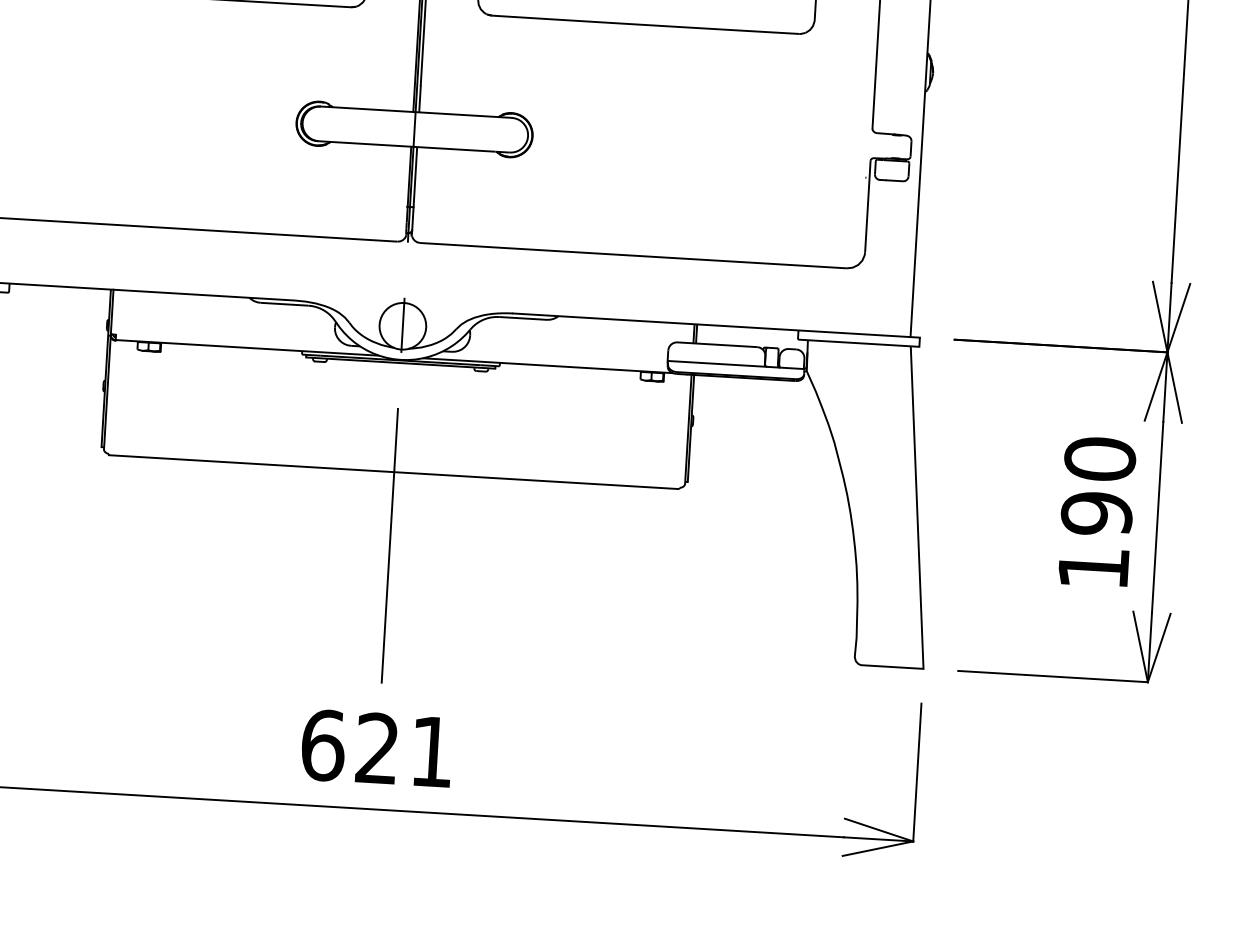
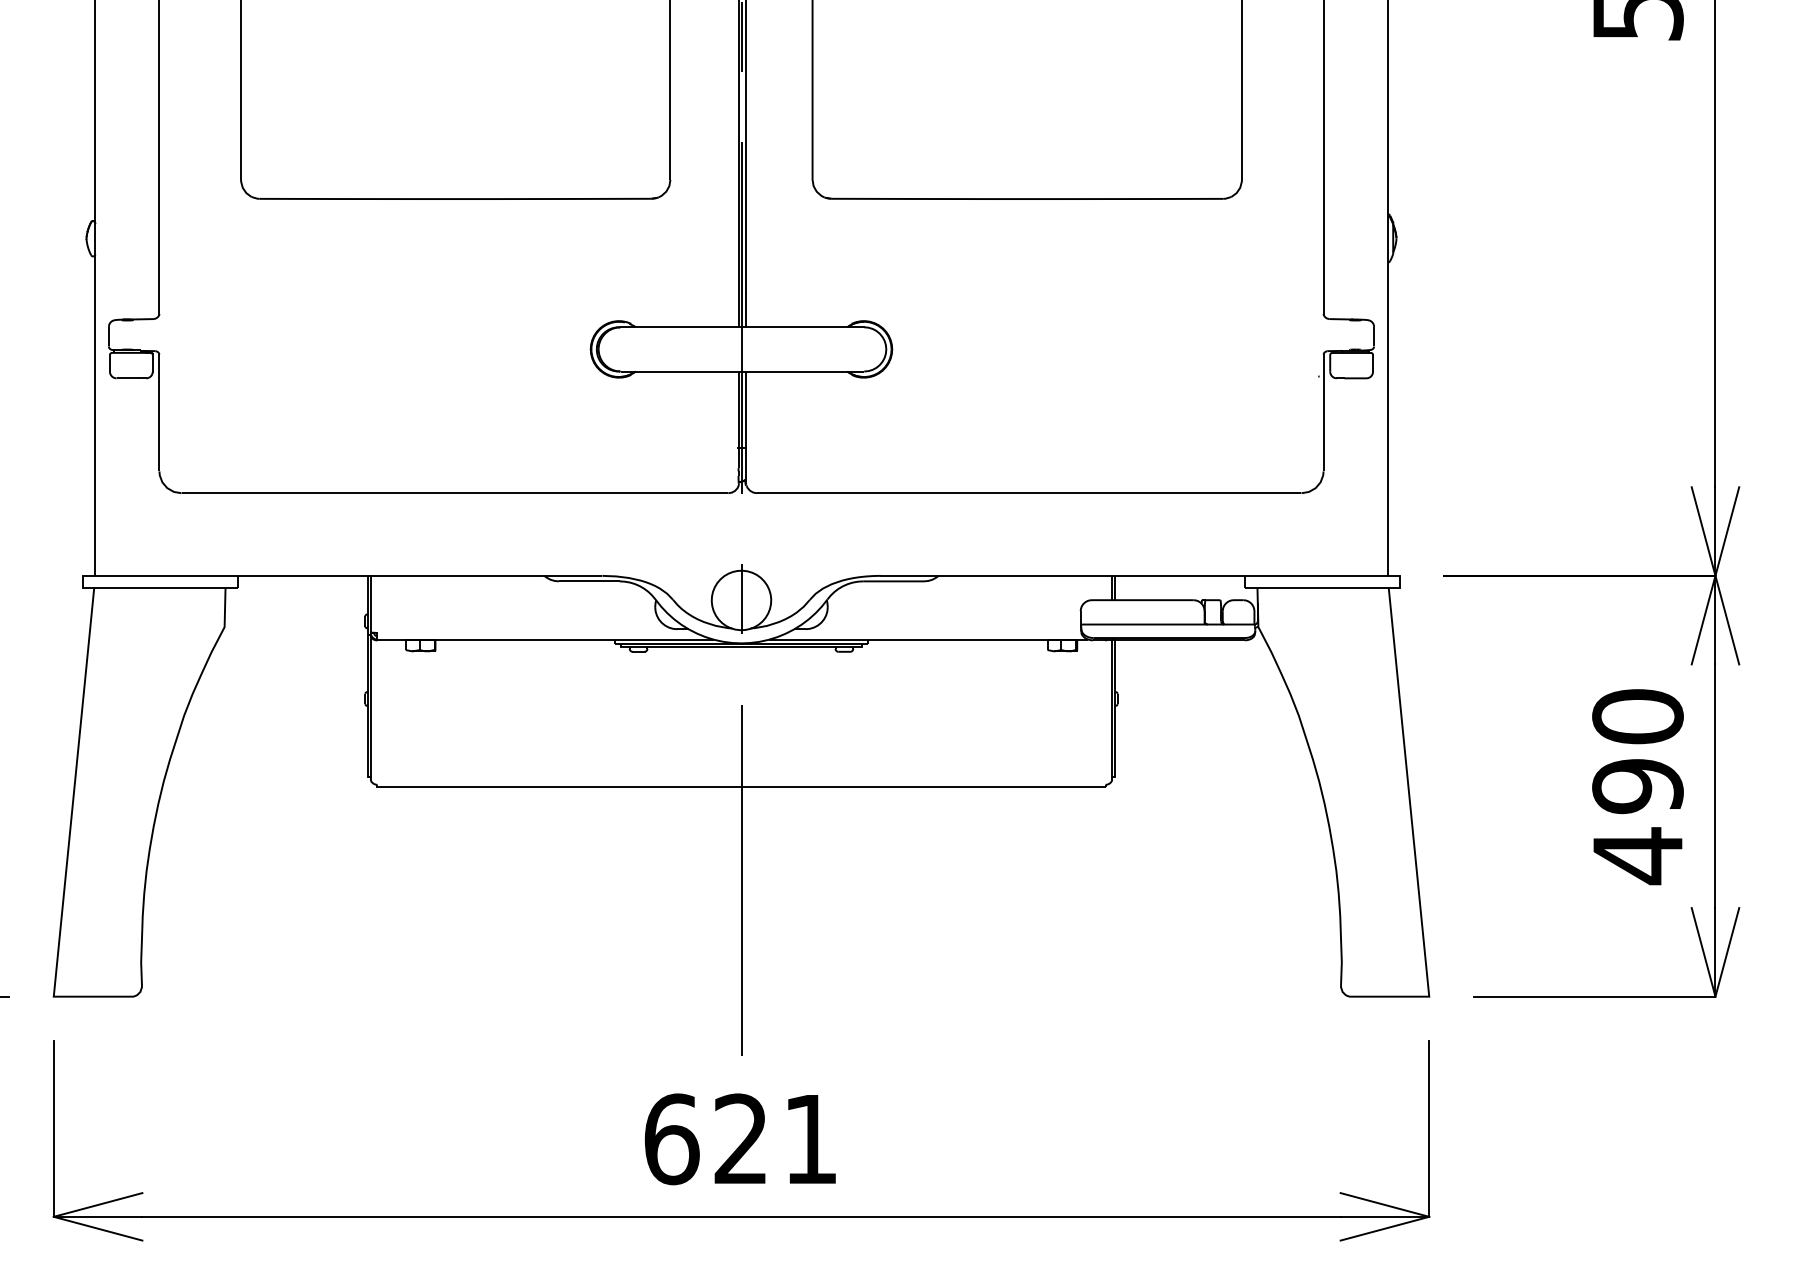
text: (1093, 568) -> (1637, 856), 190 -> 490

